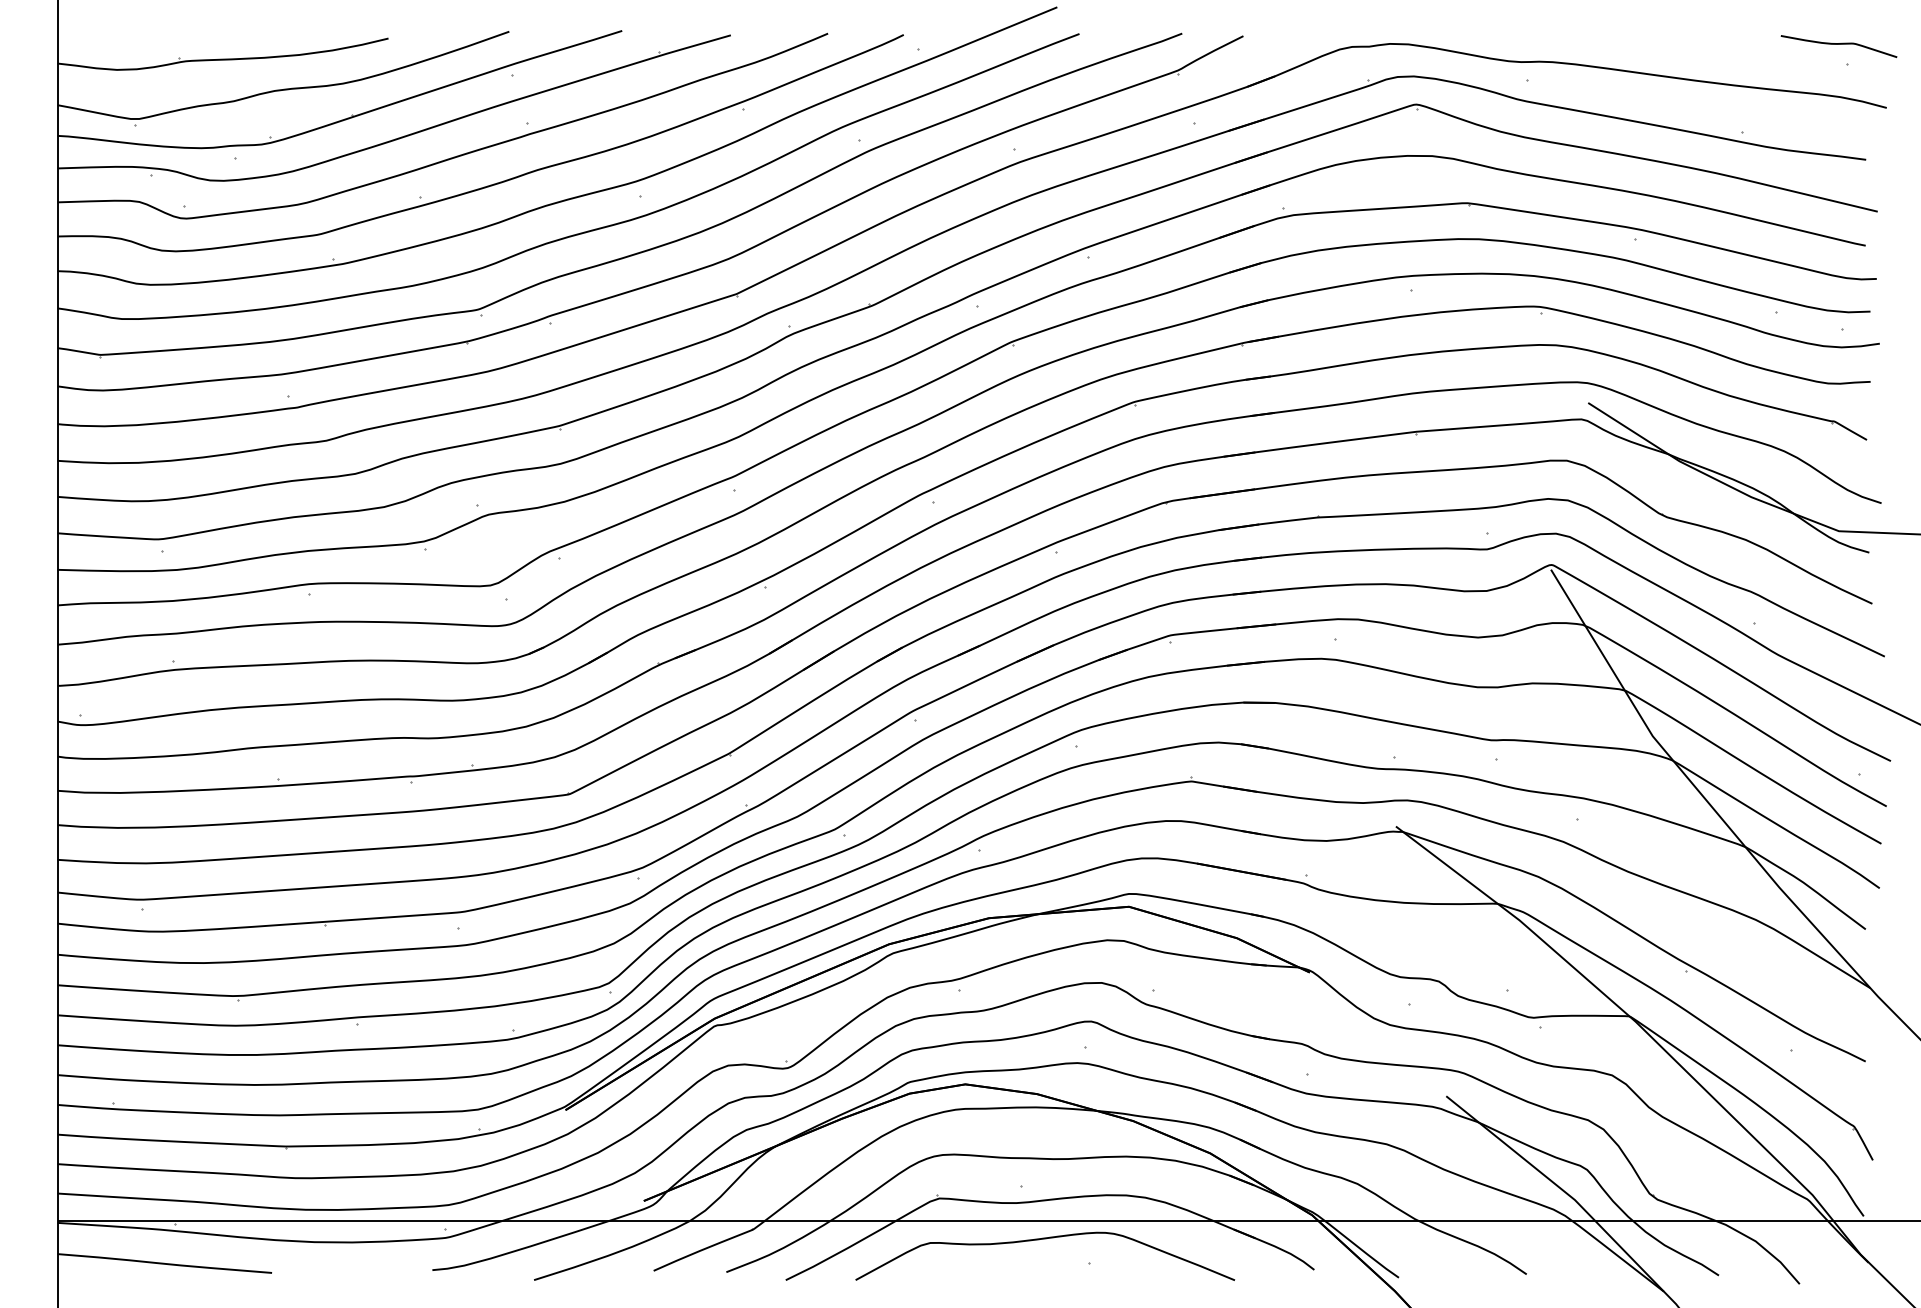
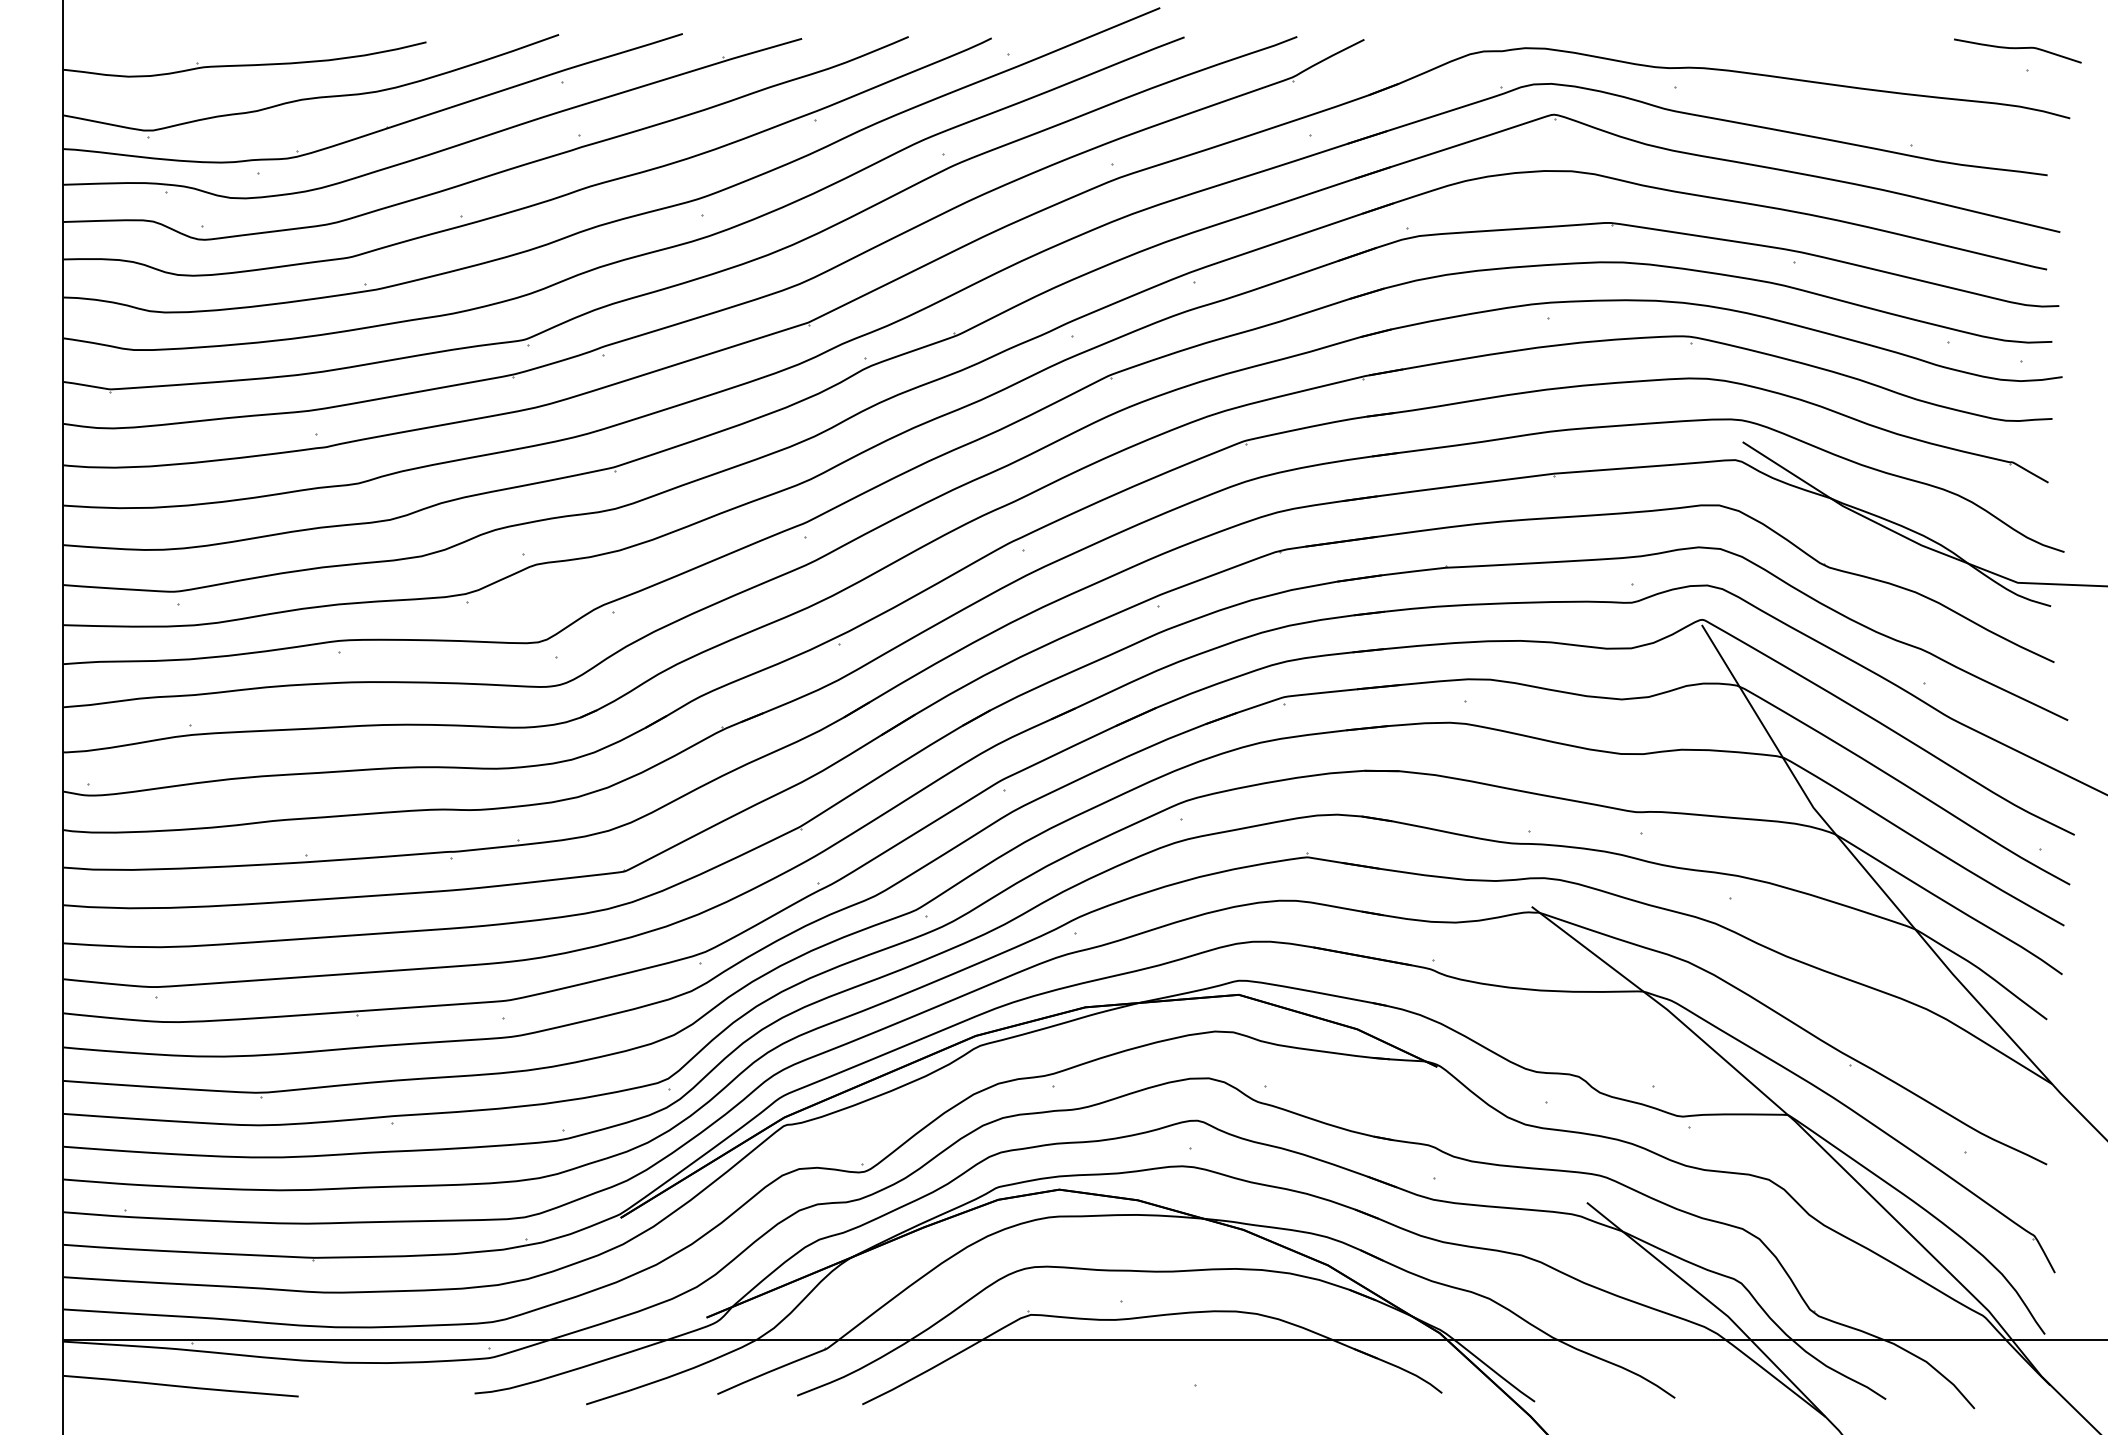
curve: (1045, 1239) -> (1147, 1359), removed

